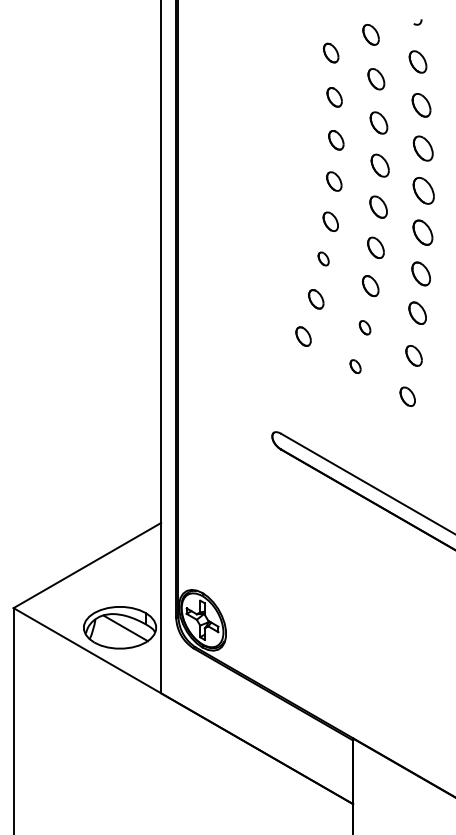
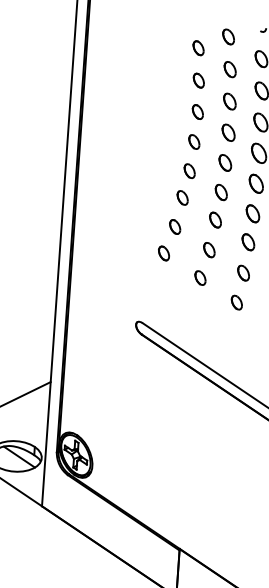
part: (323, 258) -> (182, 197), size x1.43
part: (364, 327) -> (208, 249), size x1.43
part: (355, 366) -> (200, 277), size x1.43

